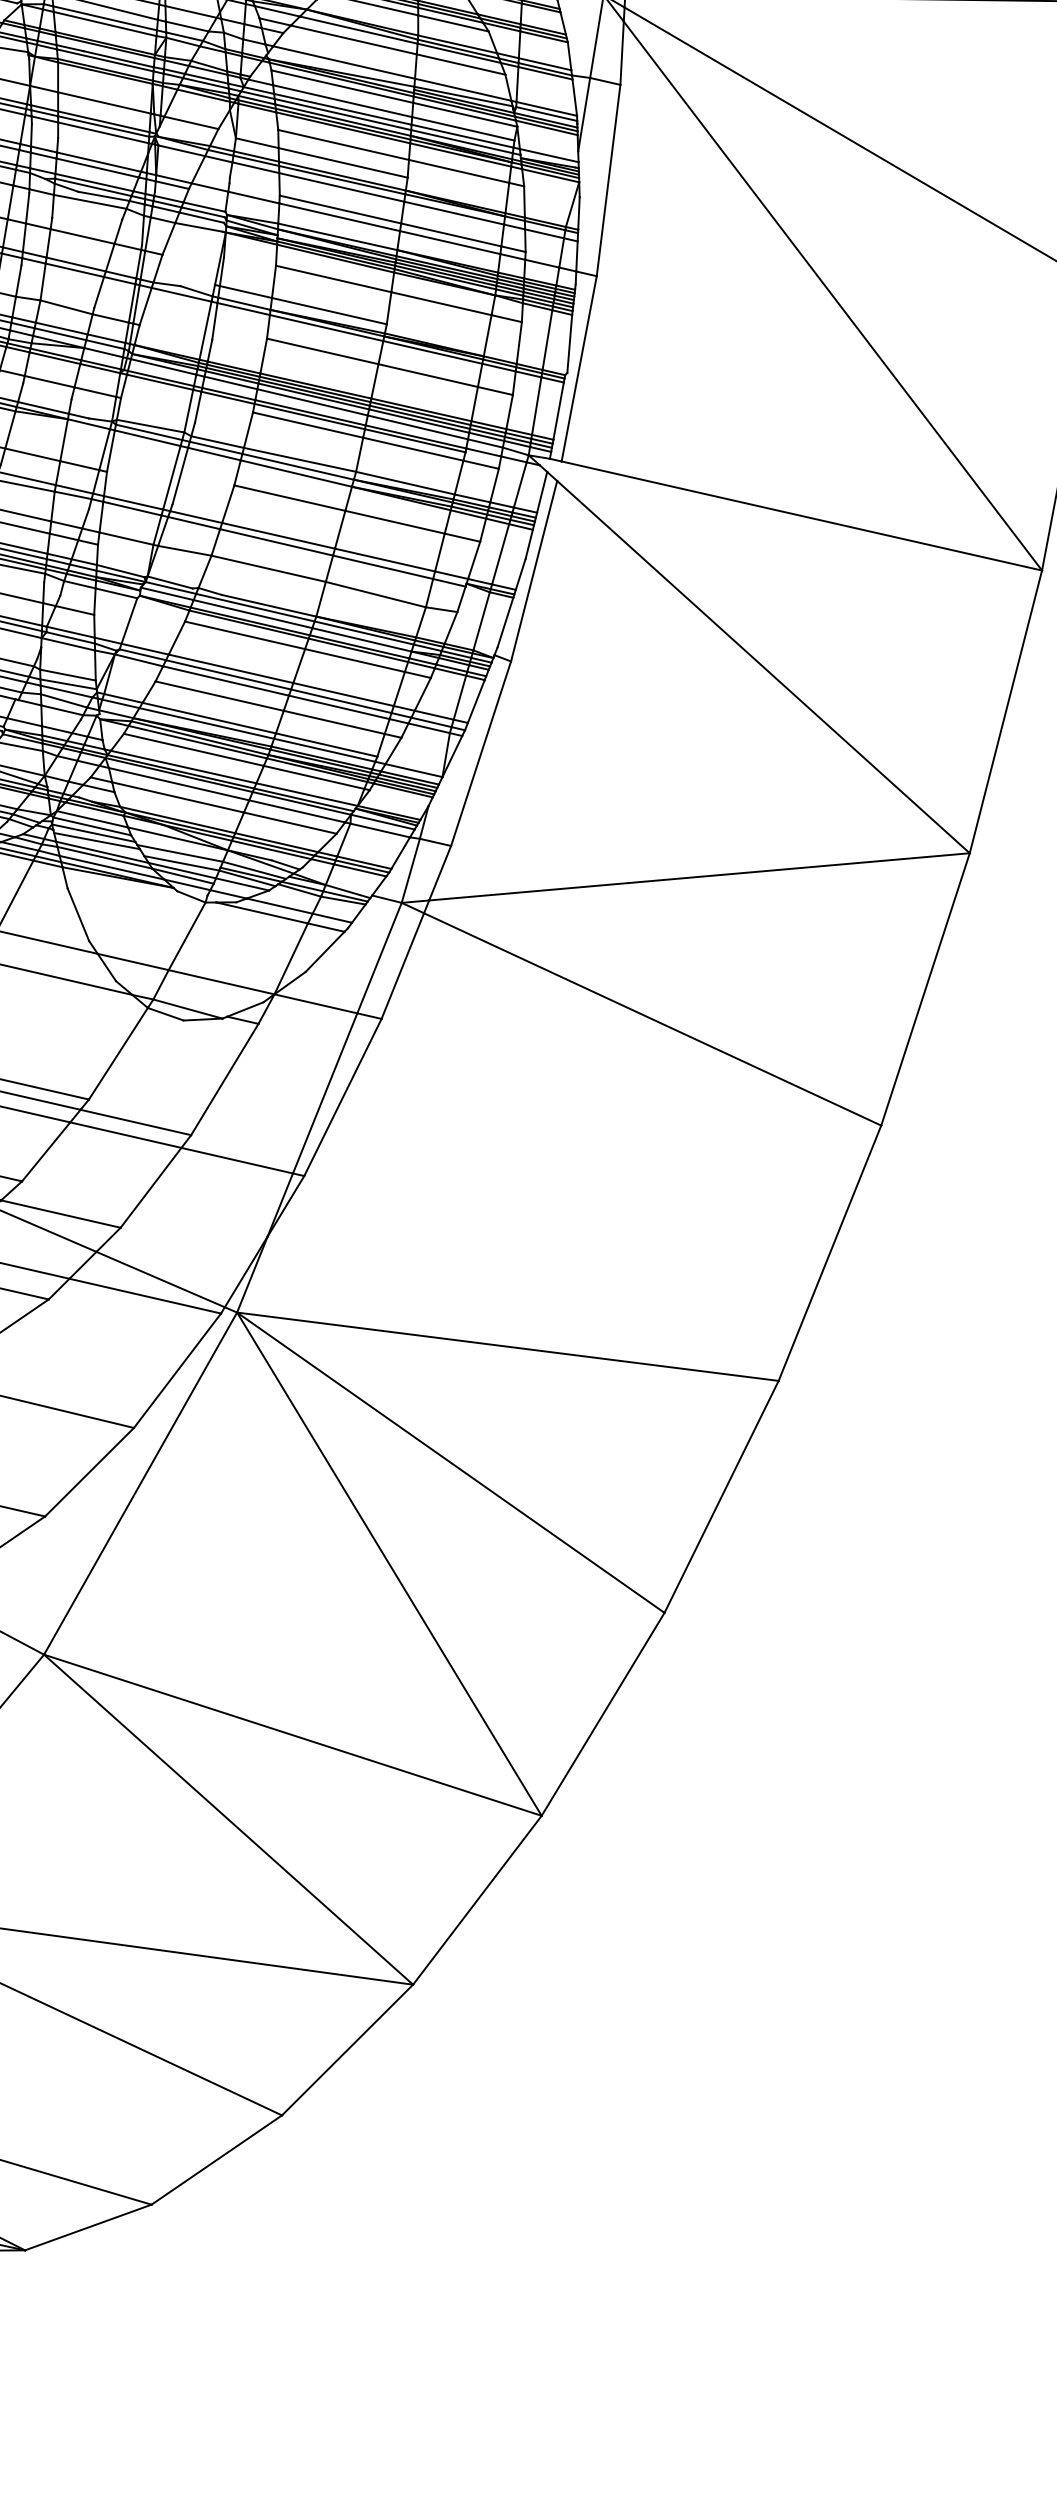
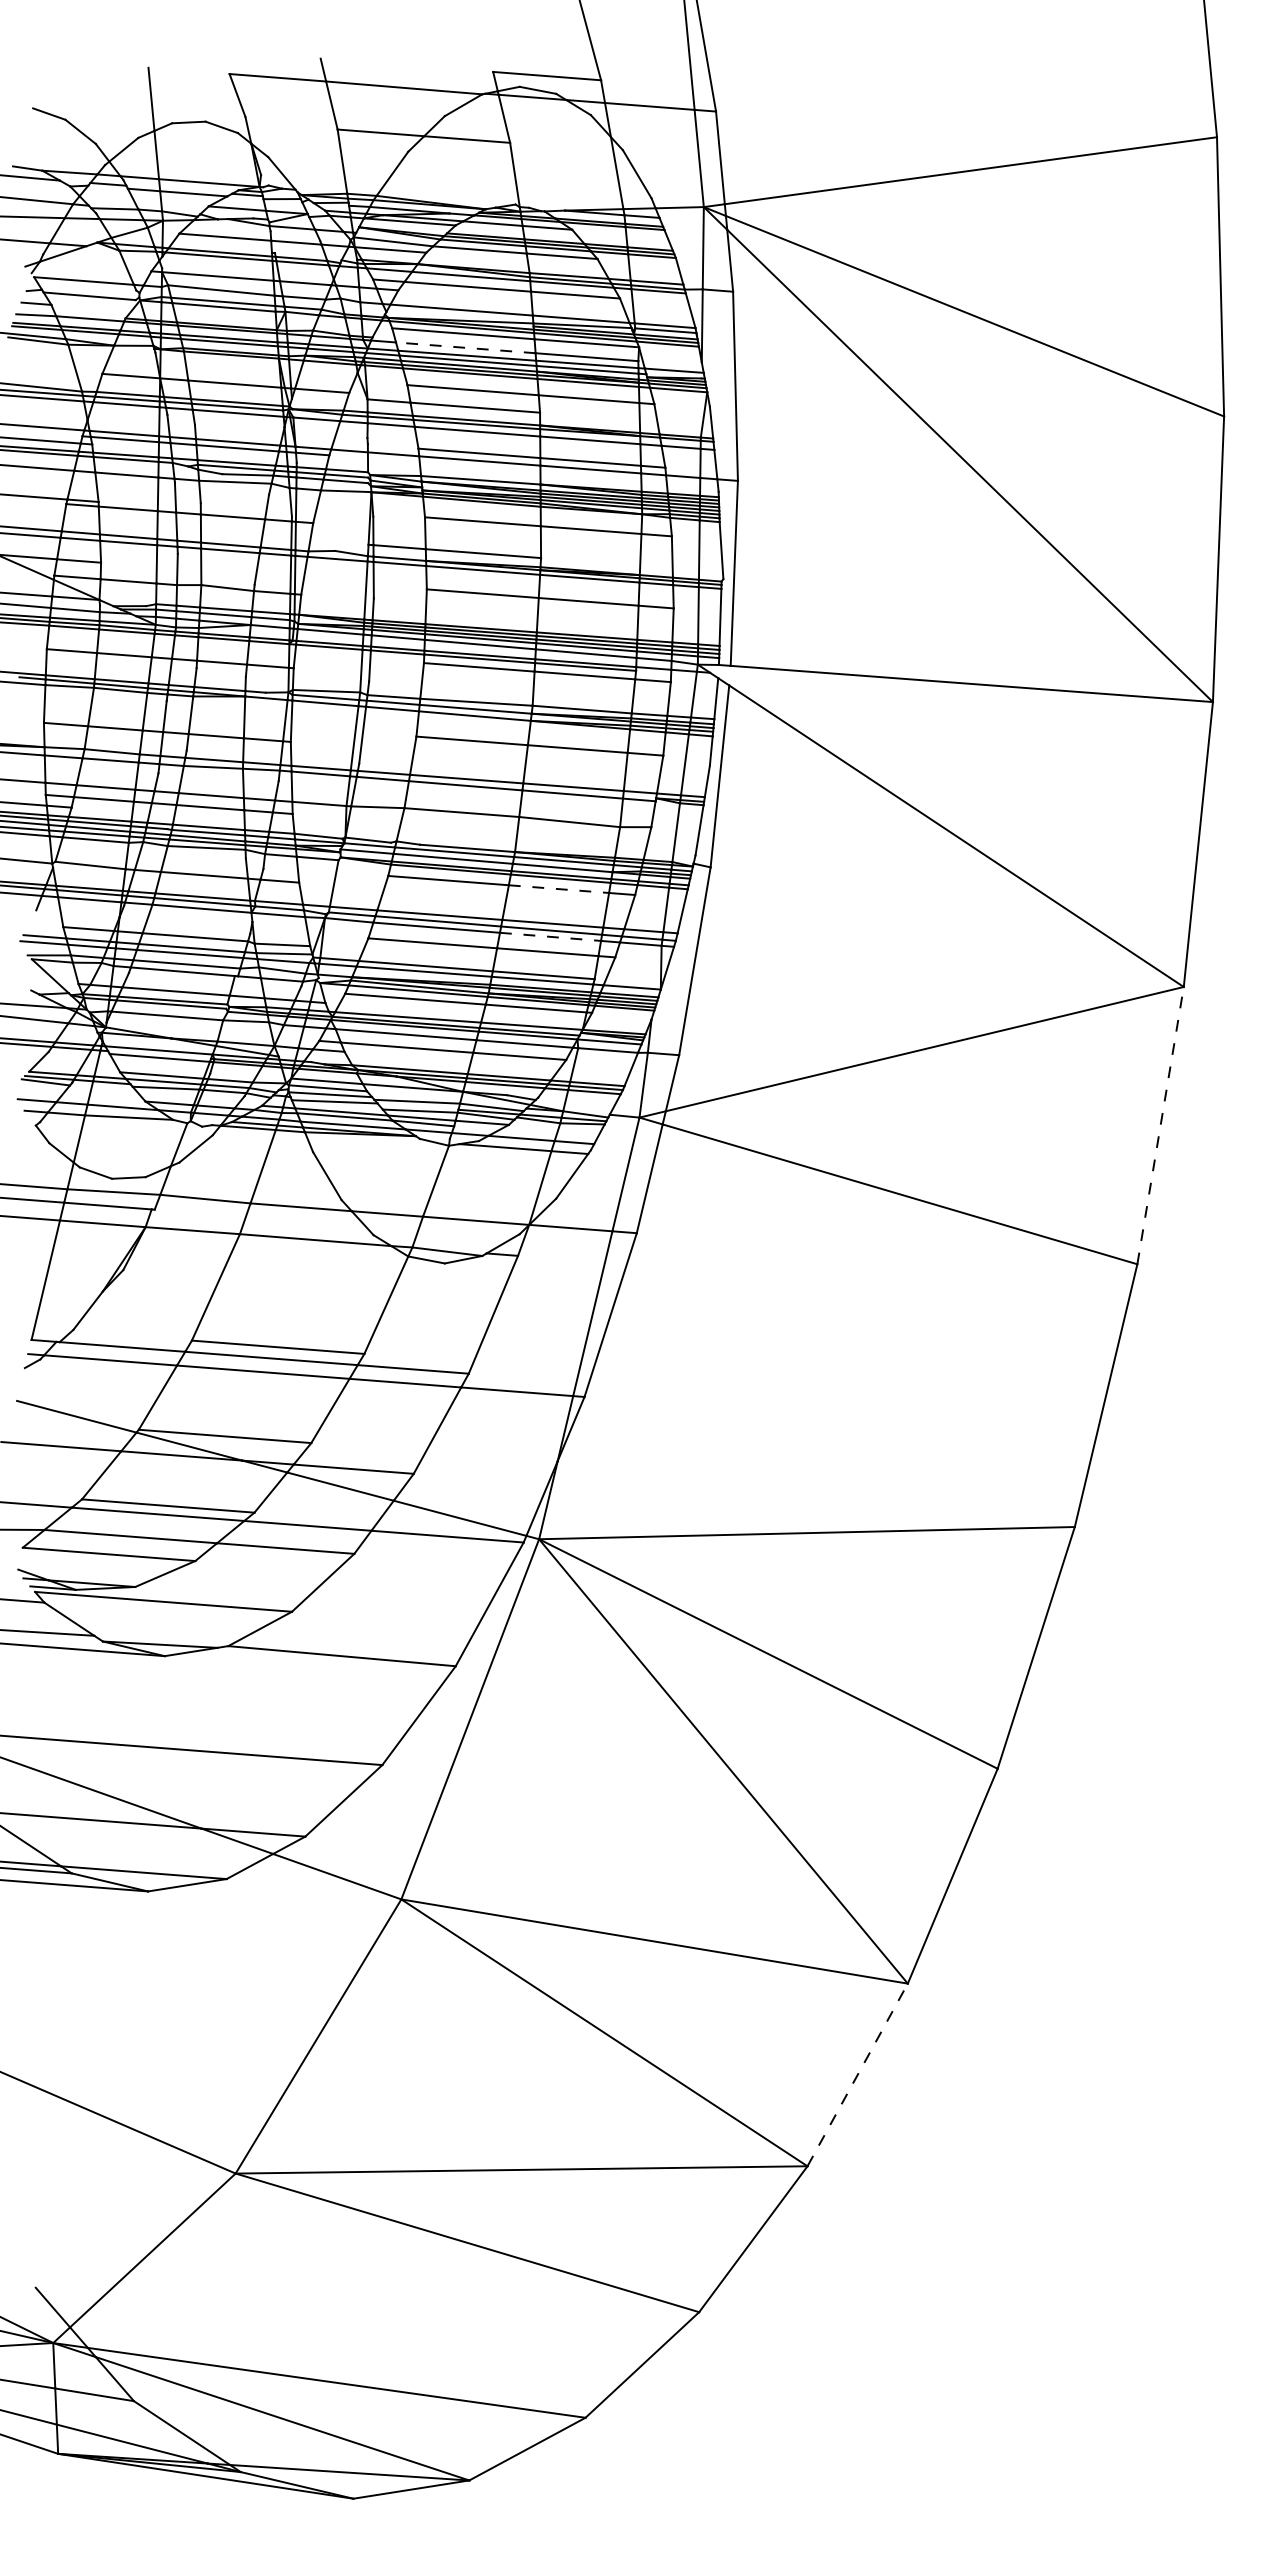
line: (342, 100) -> (465, 347), solid -> dashed
line: (355, 661) -> (559, 889), solid -> dashed
line: (339, 707) -> (550, 936), solid -> dashed
line: (925, 989) -> (1160, 1125), solid -> dashed
line: (477, 1899) -> (857, 2074), solid -> dashed

